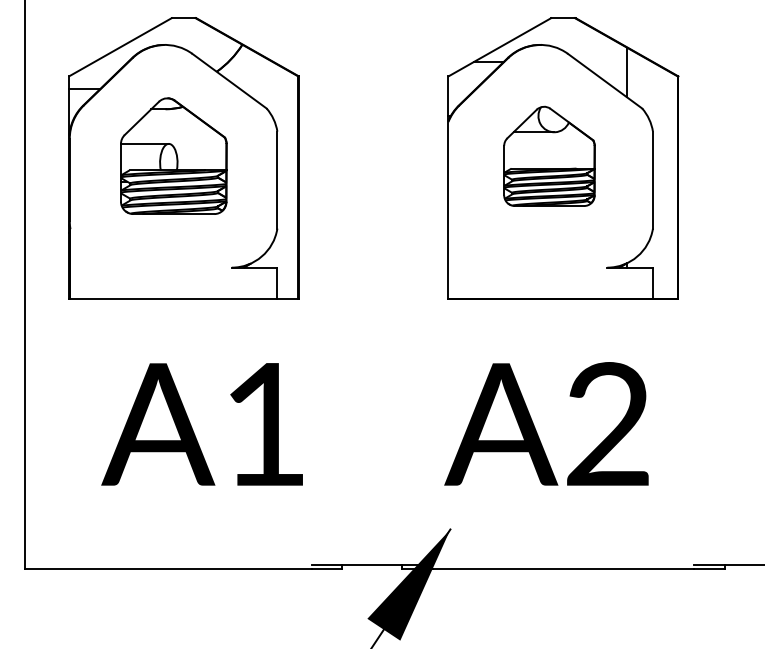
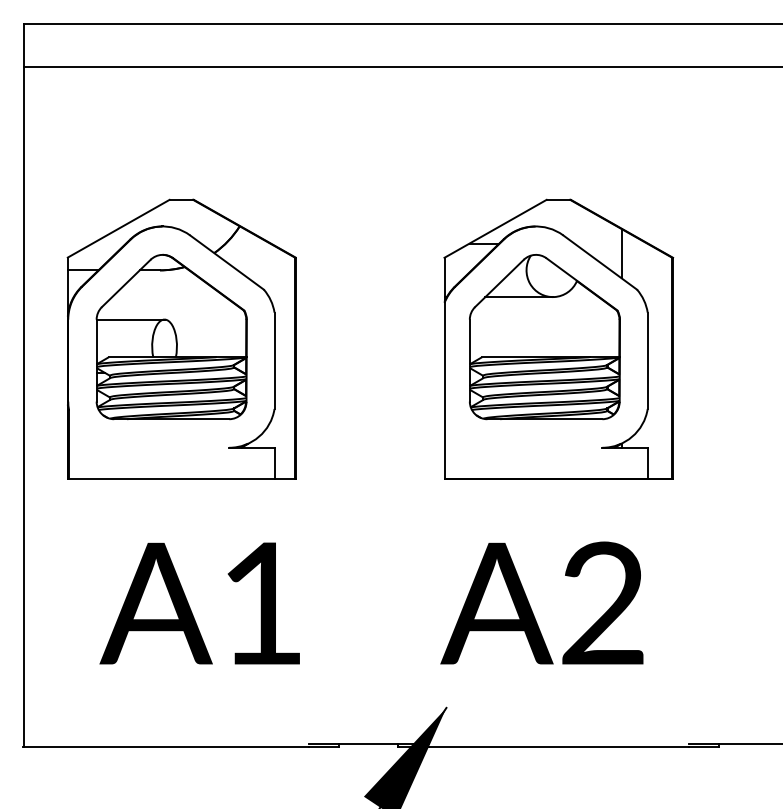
part: (173, 155) -> (171, 336), size x1.43
part: (549, 156) -> (544, 337), size x1.67

